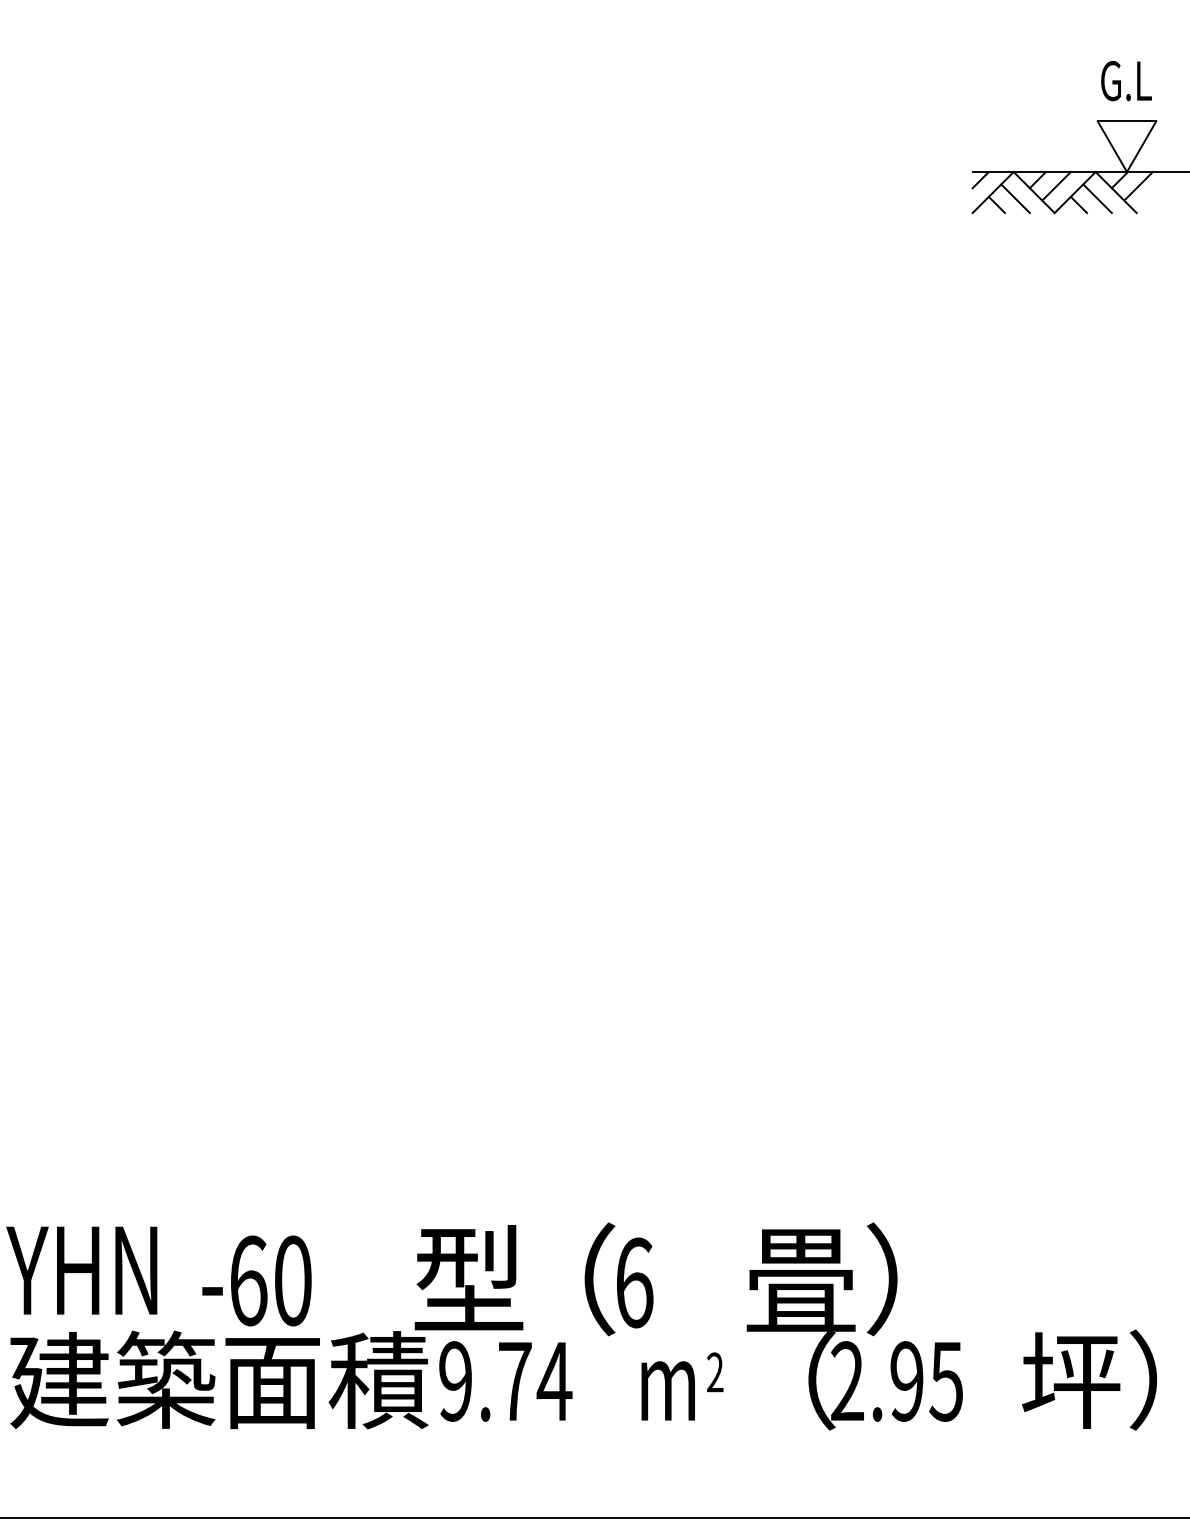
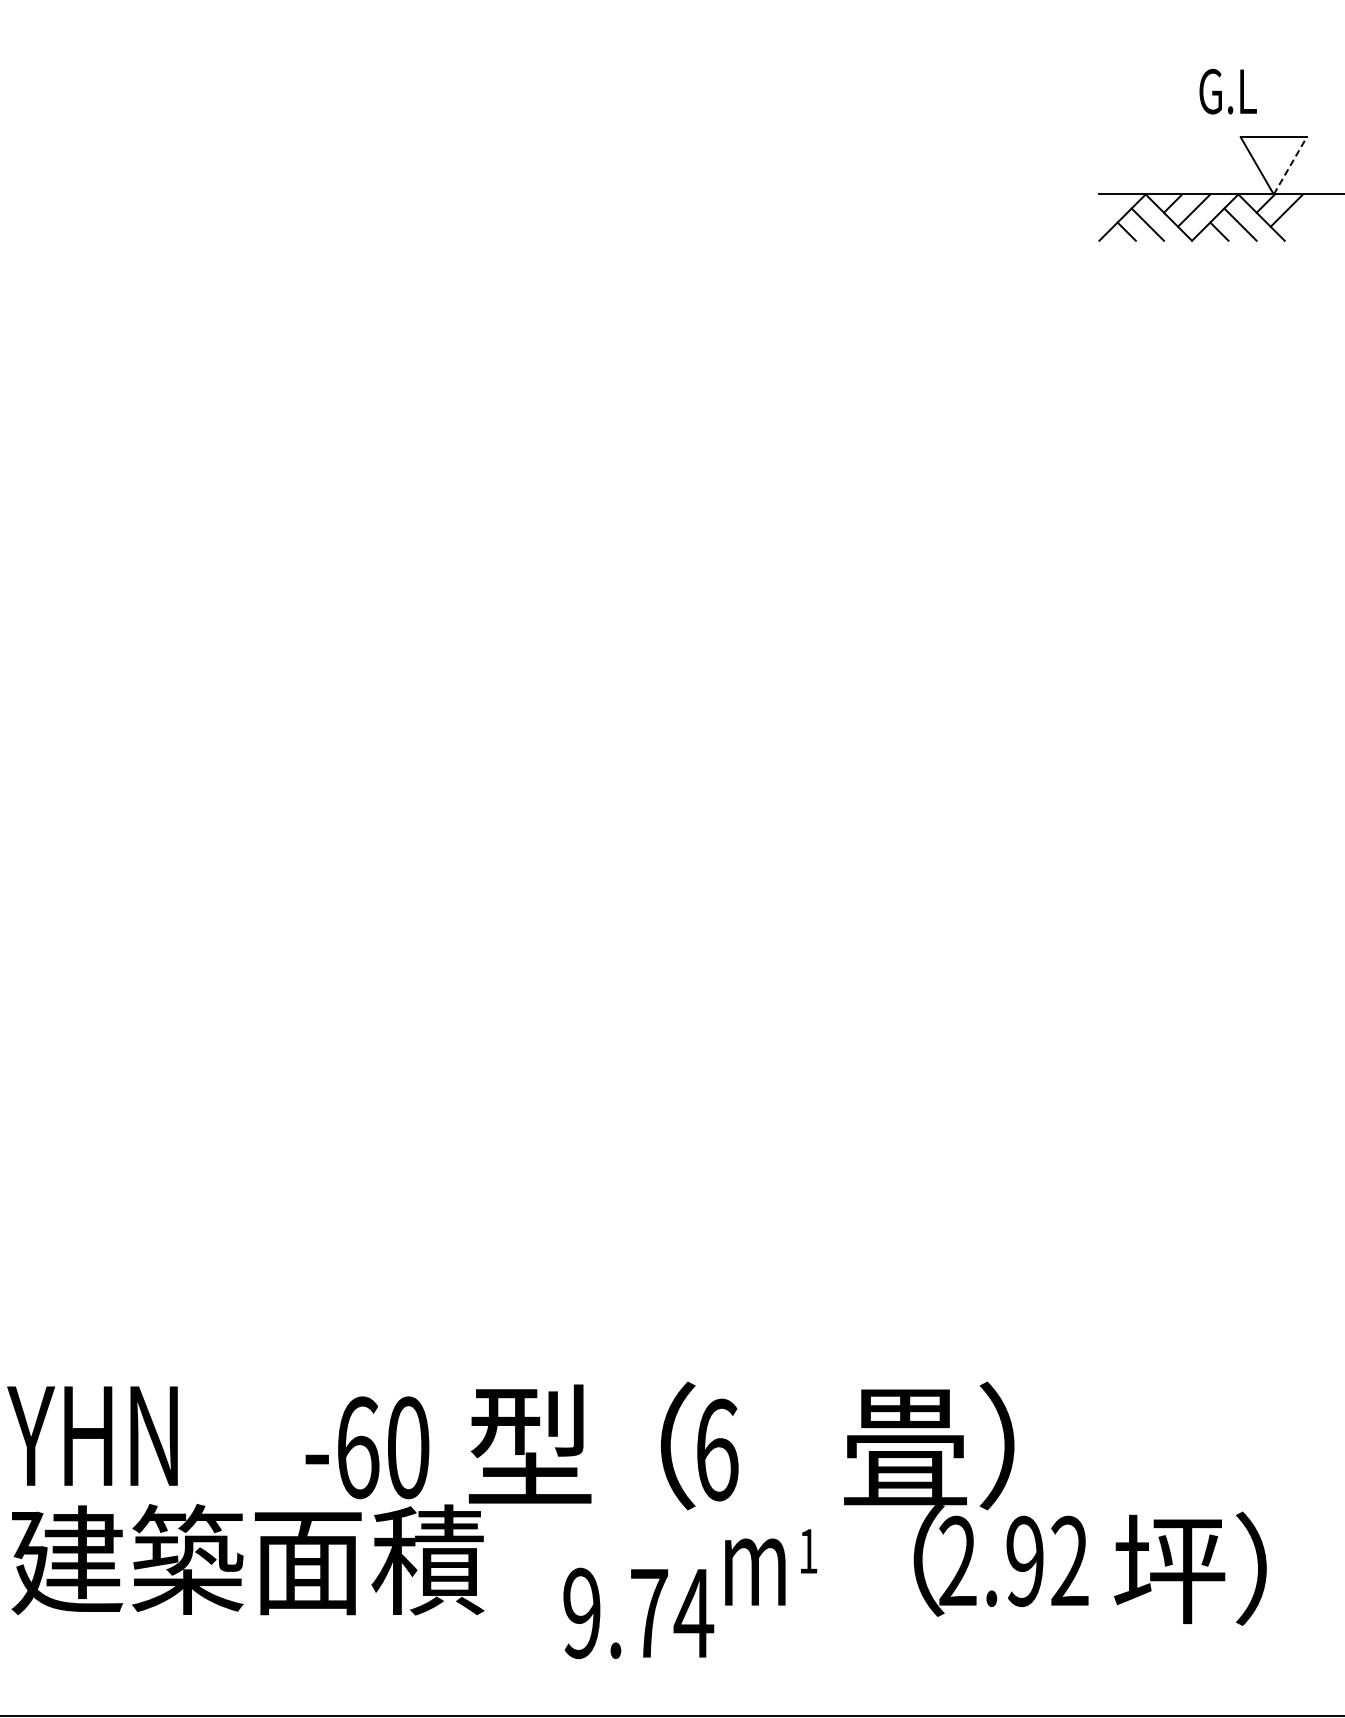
text: (1125, 80) -> (1227, 91), moved
line: (1141, 146) -> (1290, 165), solid -> dashed
line: (980, 180) -> (1108, 203), removed
text: (257, 1280) -> (367, 1447), moved
text: (715, 1371) -> (808, 1550), 2 -> 1
text: (1089, 1379) -> (1190, 1568), moved
text: (505, 1381) -> (638, 1613), moved
text: (946, 1381) -> (1069, 1561), 2.95 -> 2.92

